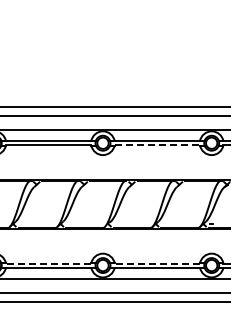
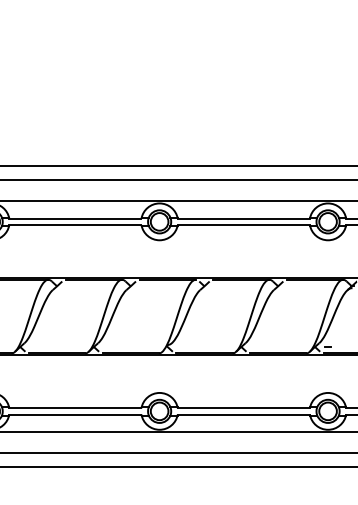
line: (157, 145) -> (244, 225), dashed -> solid
line: (48, 263) -> (75, 408), dashed -> solid
line: (157, 263) -> (244, 408), dashed -> solid

